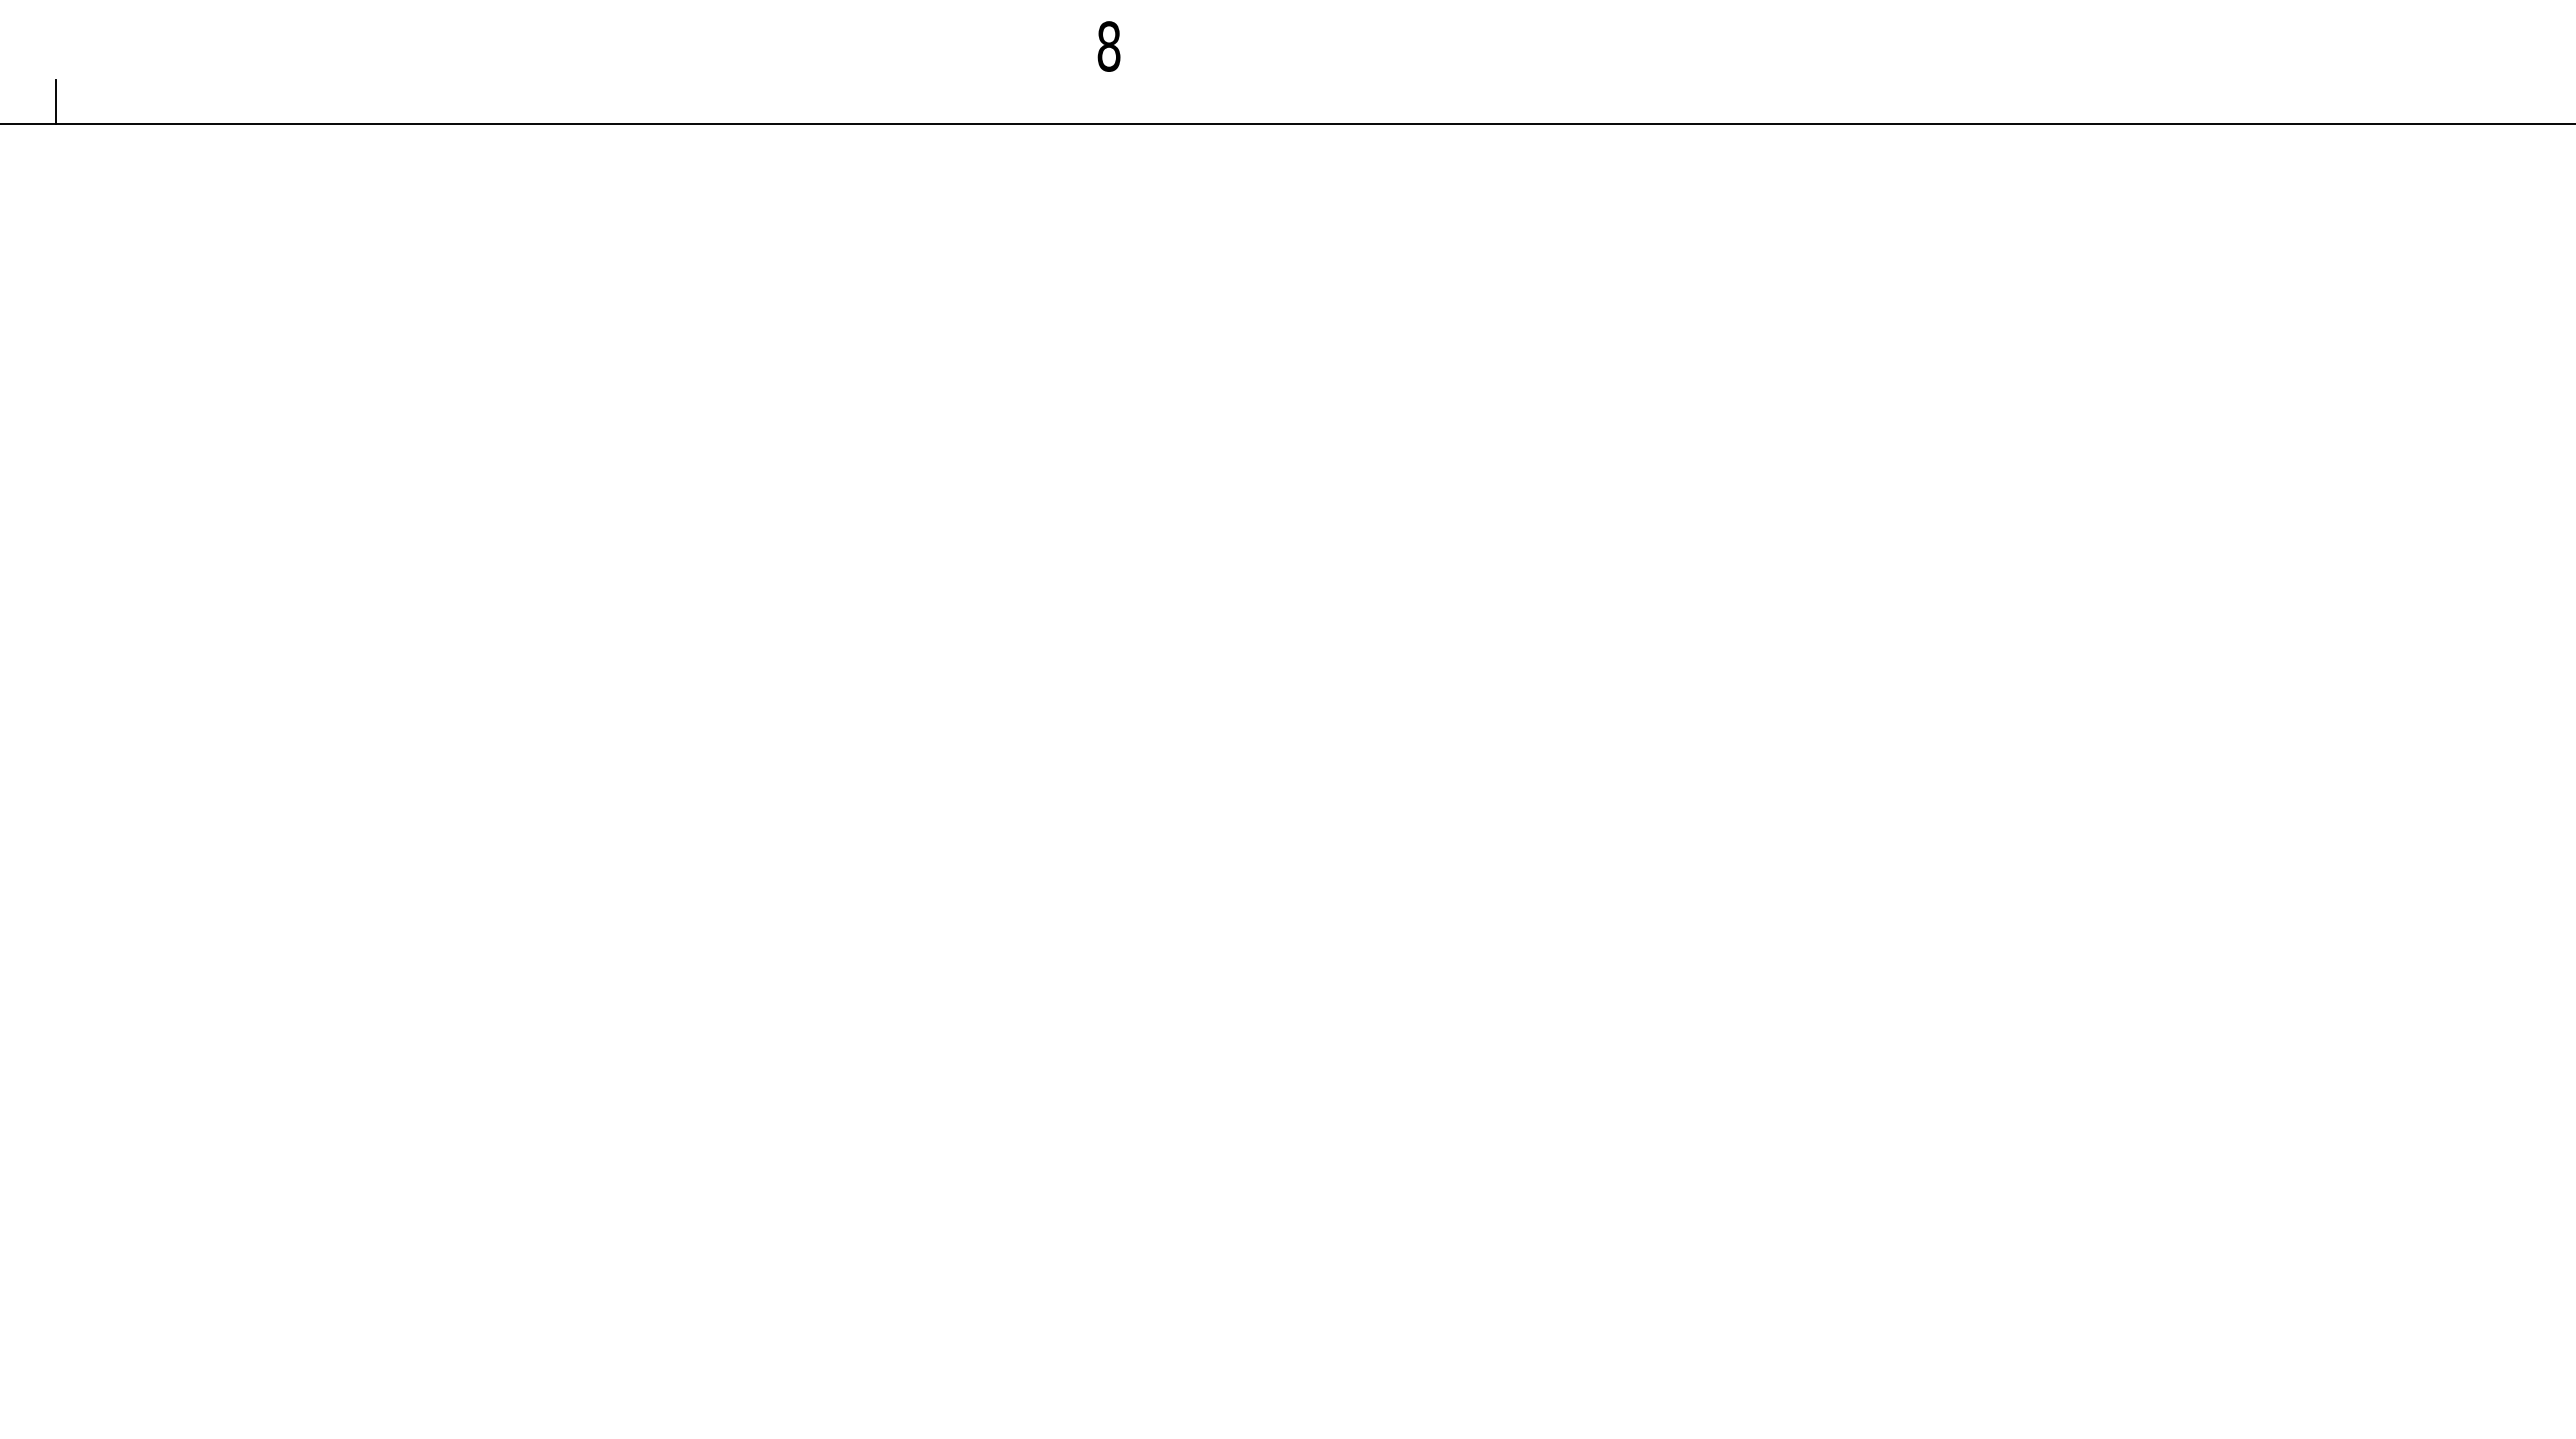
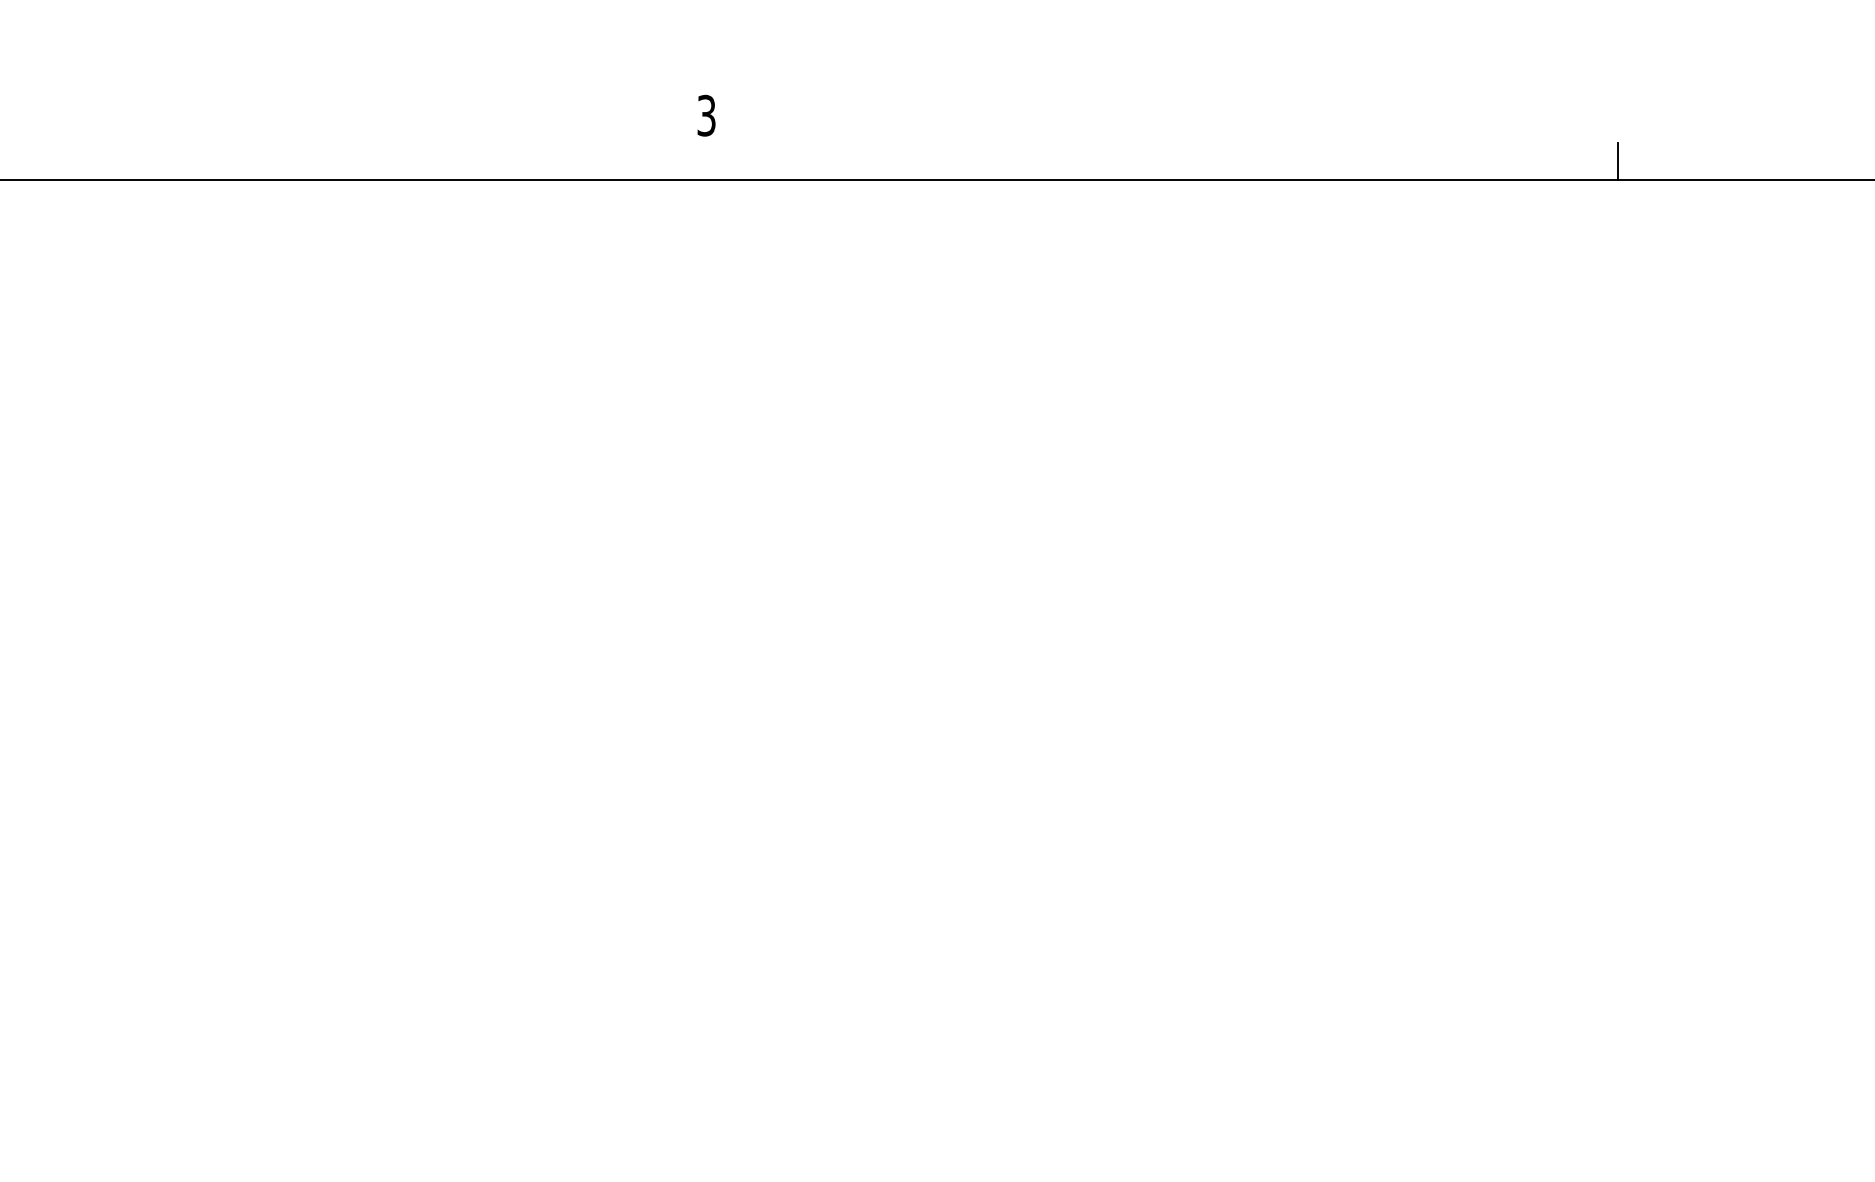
text: (1108, 46) -> (706, 115), 8 -> 3
line: (2215, 101) -> (1617, 160), added

